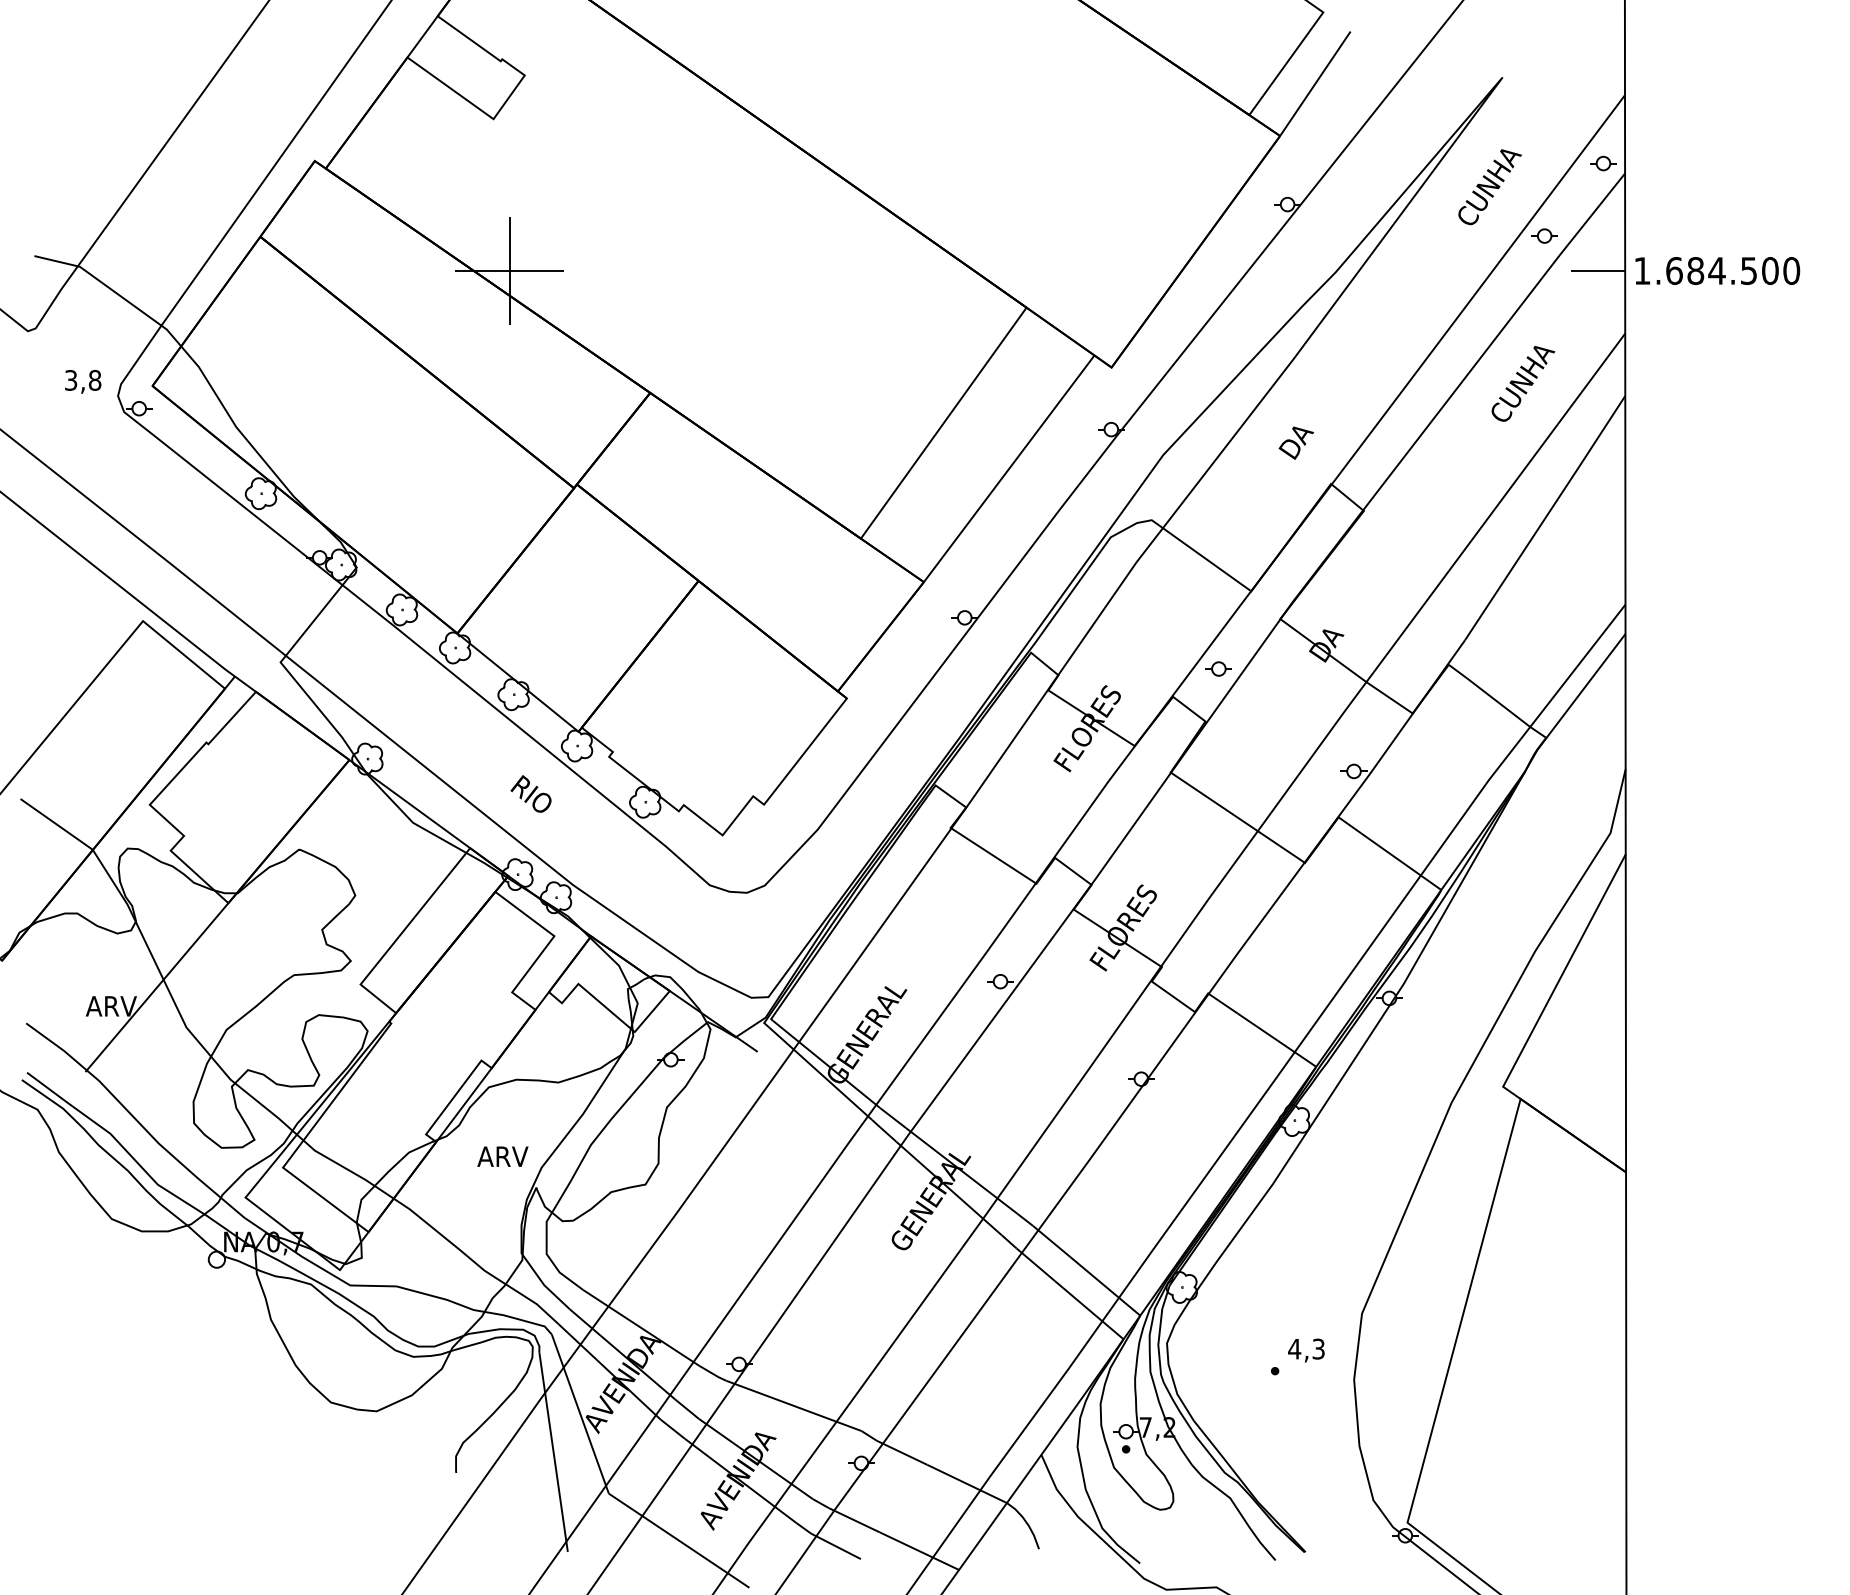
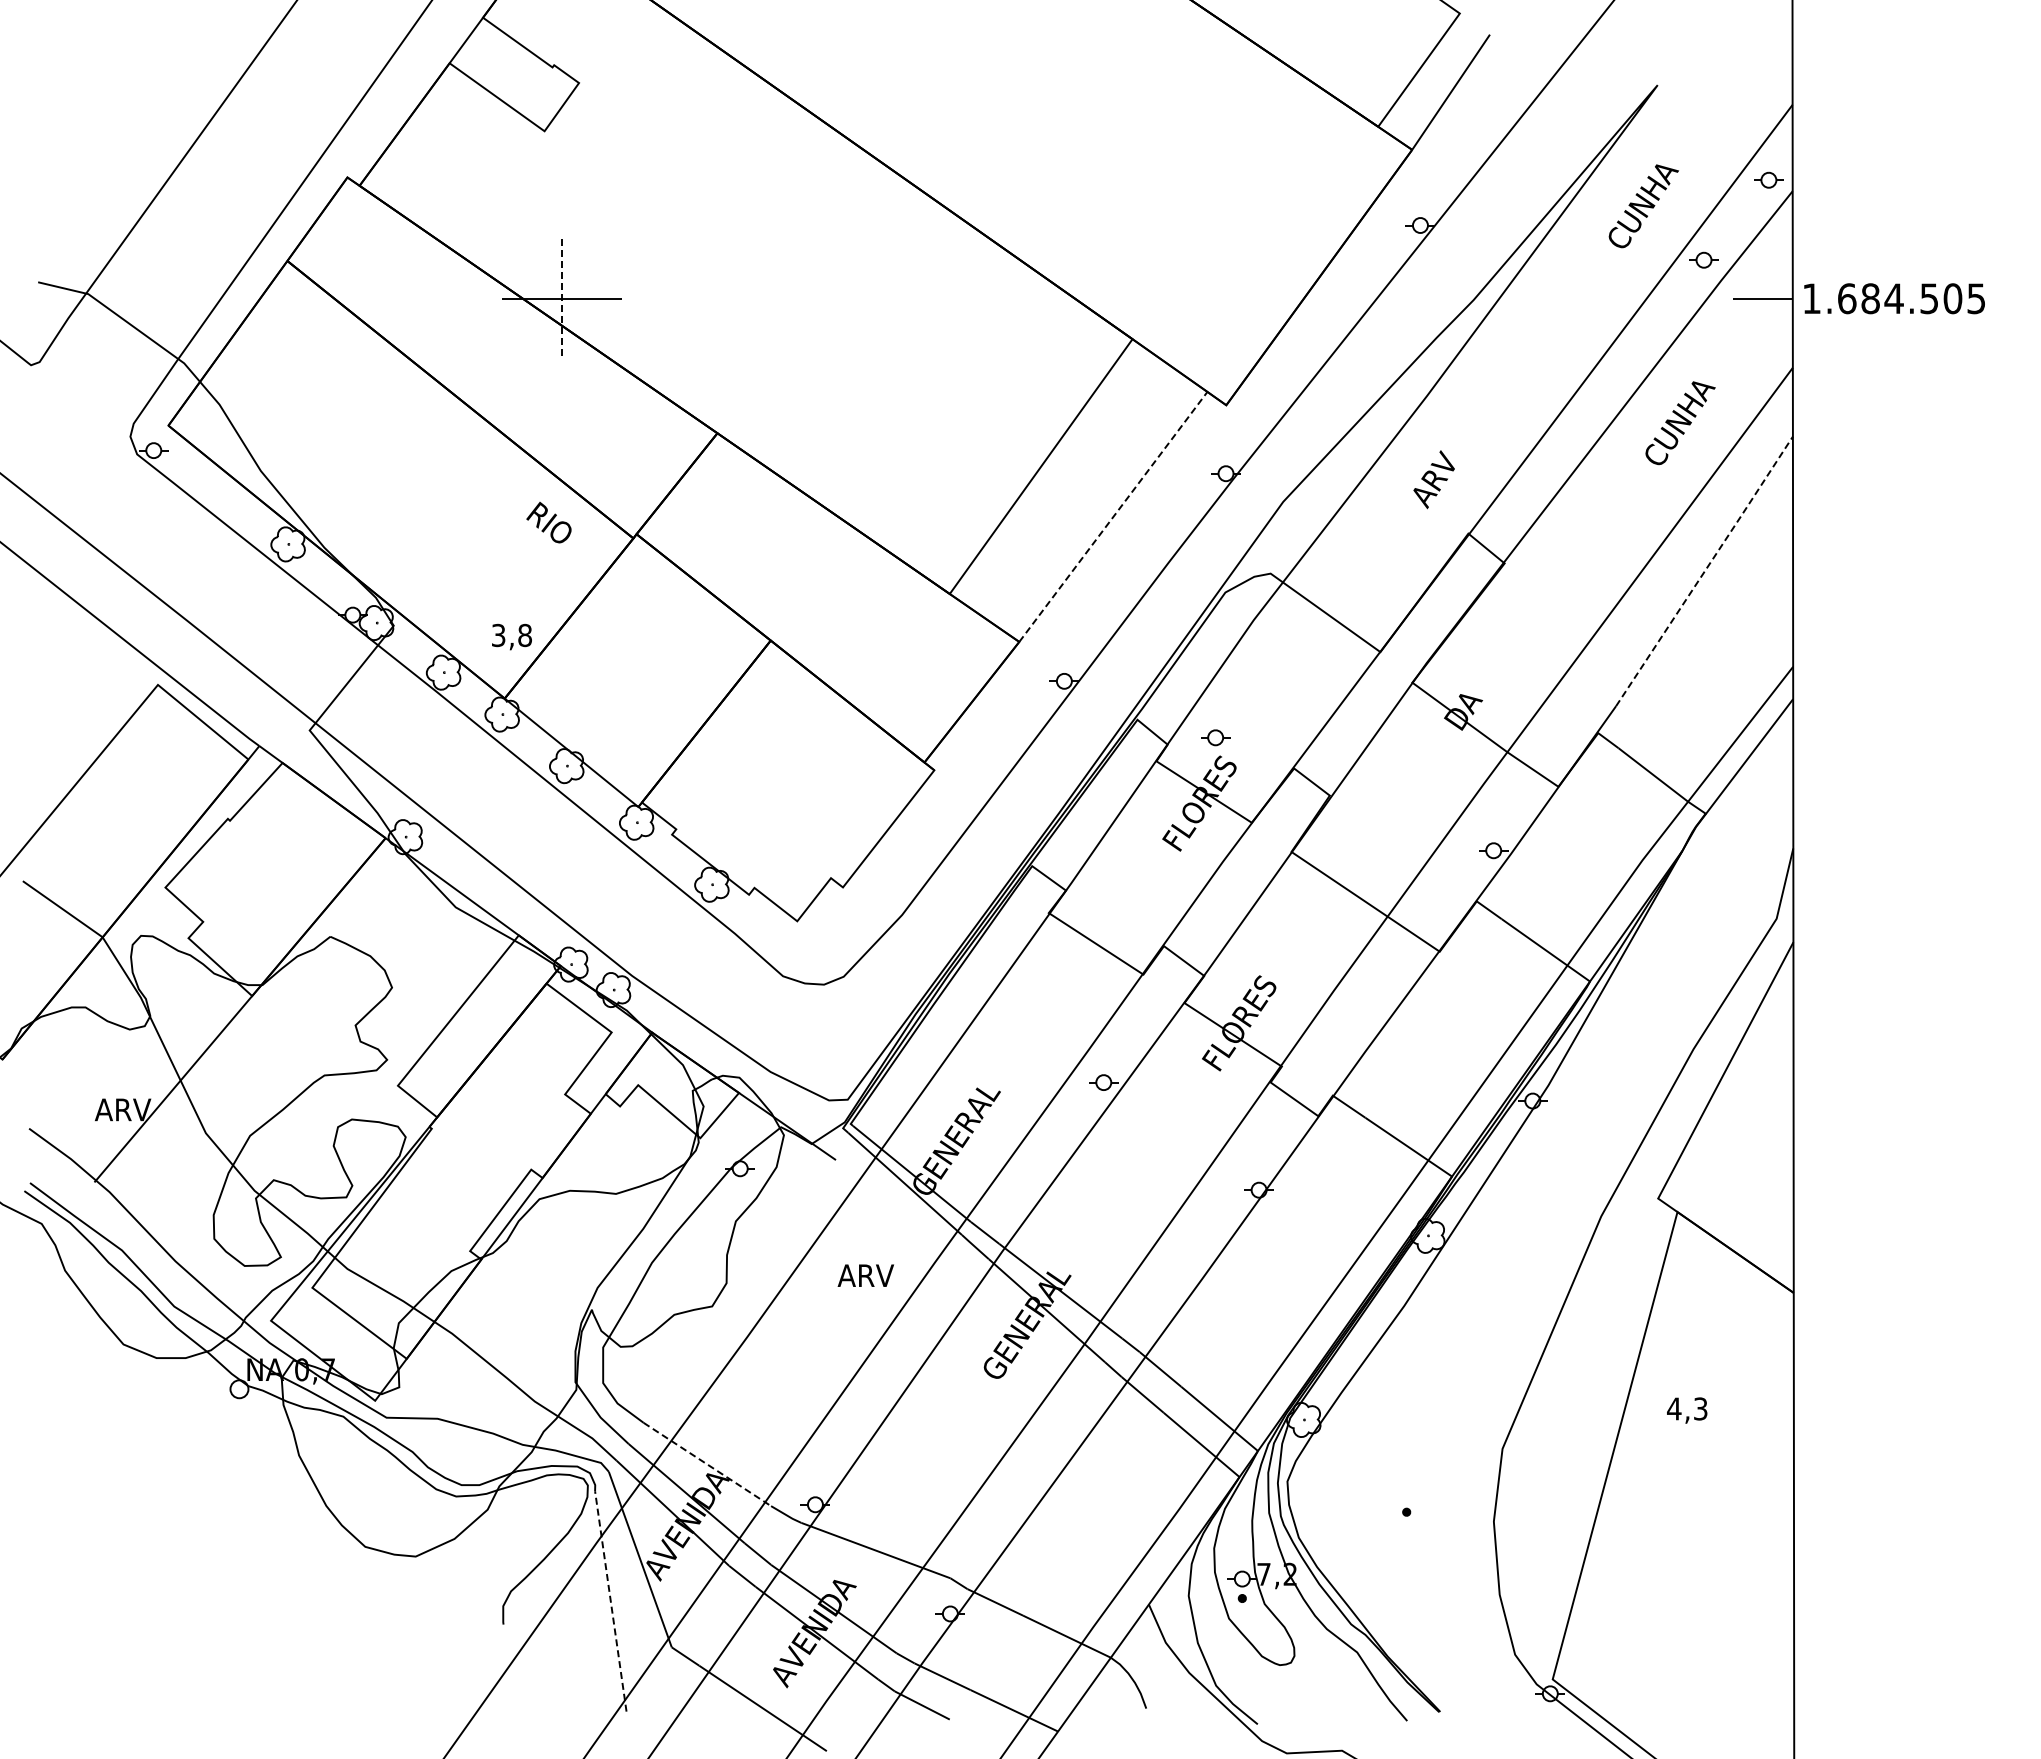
line: (509, 270) -> (562, 298), solid -> dashed
text: (1791, 270) -> (1976, 298), 1.684.500 -> 1.684.505
text: (82, 381) -> (511, 636), moved
text: (1298, 434) -> (1432, 479), DA -> ARV
line: (1009, 468) -> (1113, 516), solid -> dashed
line: (1546, 517) -> (1705, 570), solid -> dashed
part: (1218, 668) -> (1215, 737), moved
text: (530, 793) -> (548, 522), moved
text: (502, 1156) -> (865, 1275), moved
line: (641, 1327) -> (707, 1464), solid -> dashed
text: (1306, 1350) -> (1687, 1410), moved
line: (553, 1451) -> (610, 1600), solid -> dashed

